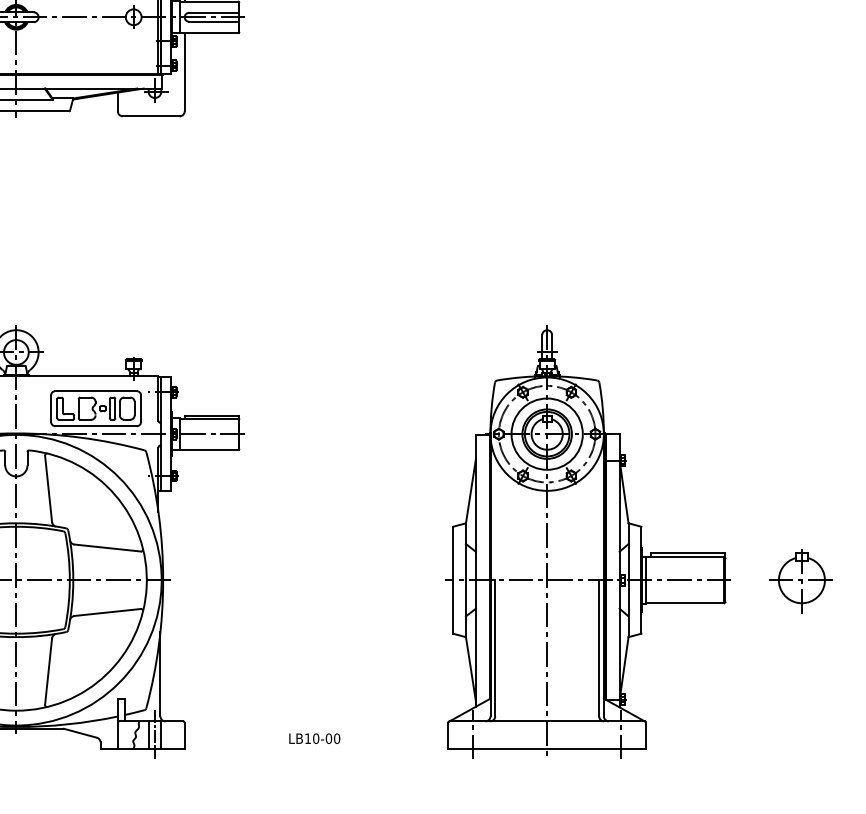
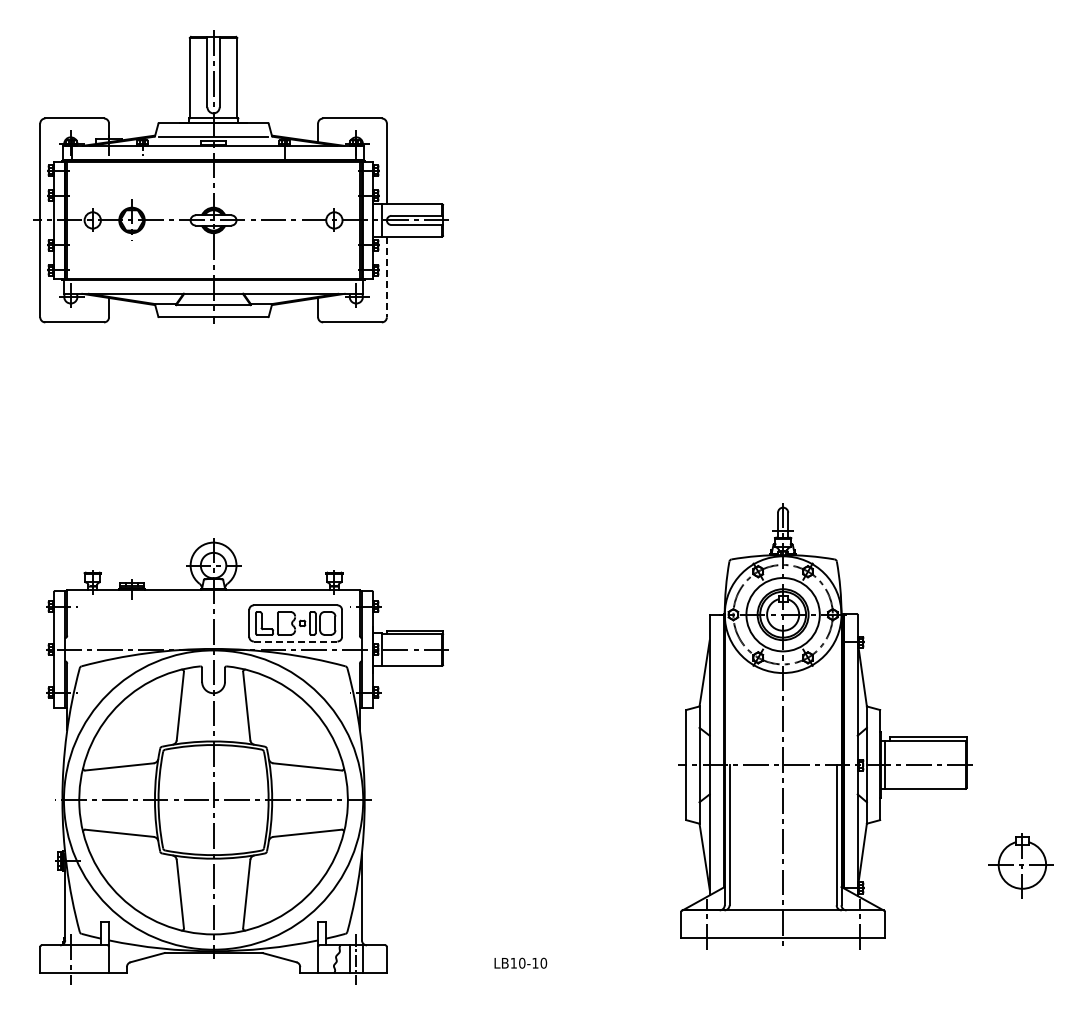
line: (184, 72) -> (386, 277), solid -> dashed
line: (95, 426) -> (295, 641), solid -> dashed
part: (588, 542) -> (825, 726), moved
part: (800, 580) -> (1020, 865), moved
text: (329, 737) -> (535, 962), LB10-00 -> LB10-10

